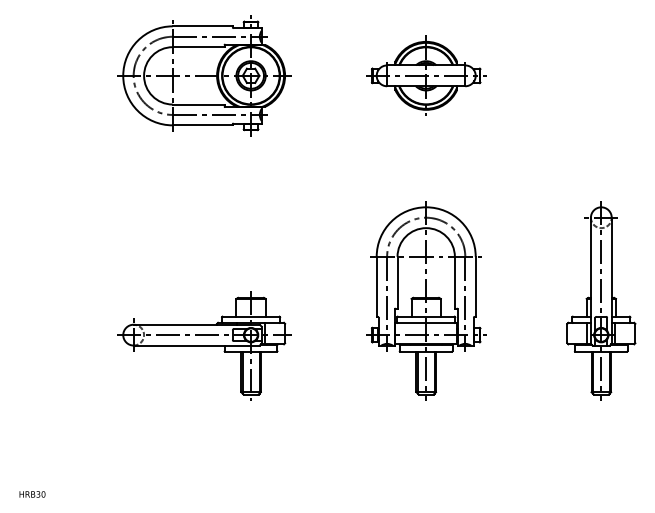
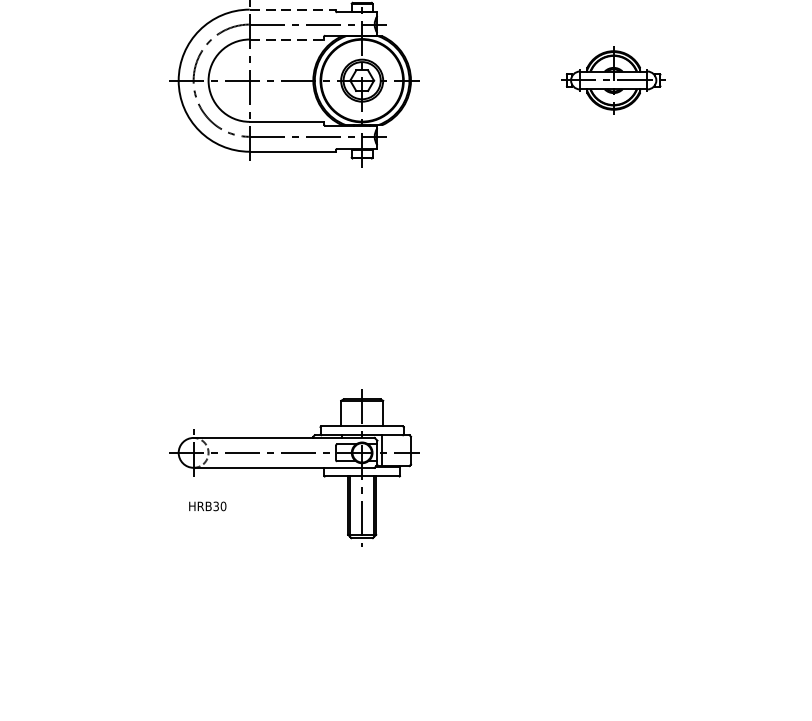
line: (203, 26) -> (293, 9), solid -> dashed
line: (198, 47) -> (286, 39), solid -> dashed
part: (426, 75) -> (613, 80), size x0.6
part: (426, 300) -> (613, 403), removed
text: (32, 494) -> (207, 506), moved

